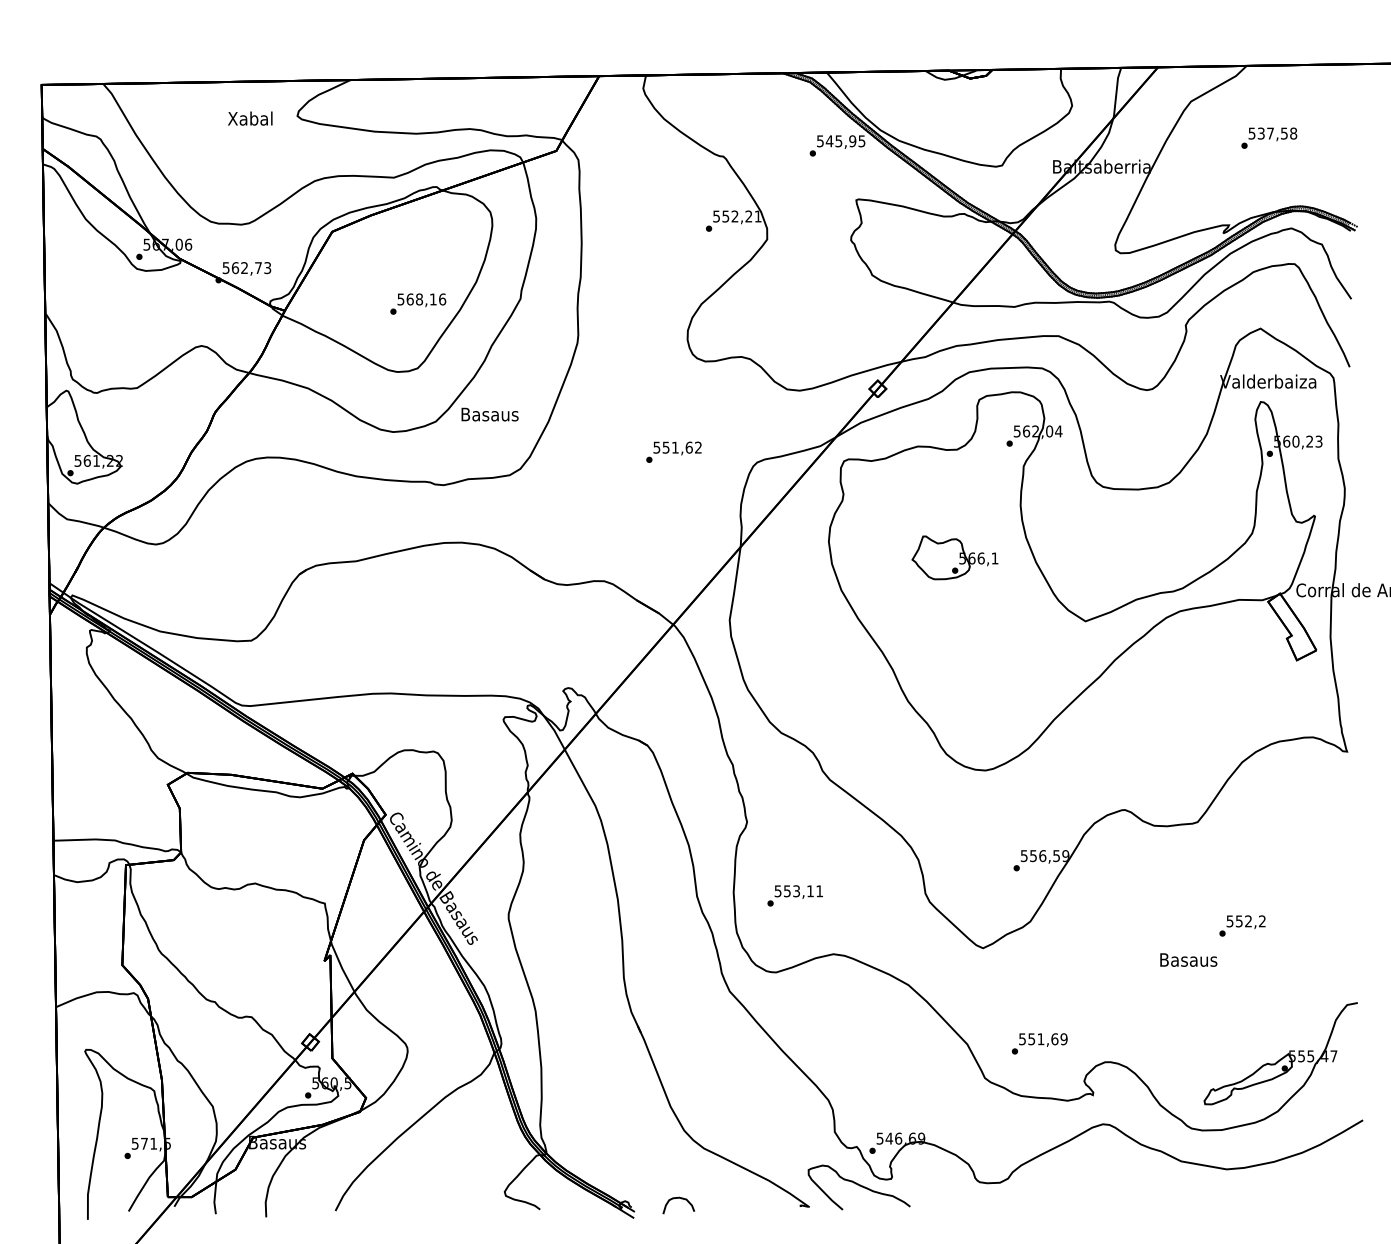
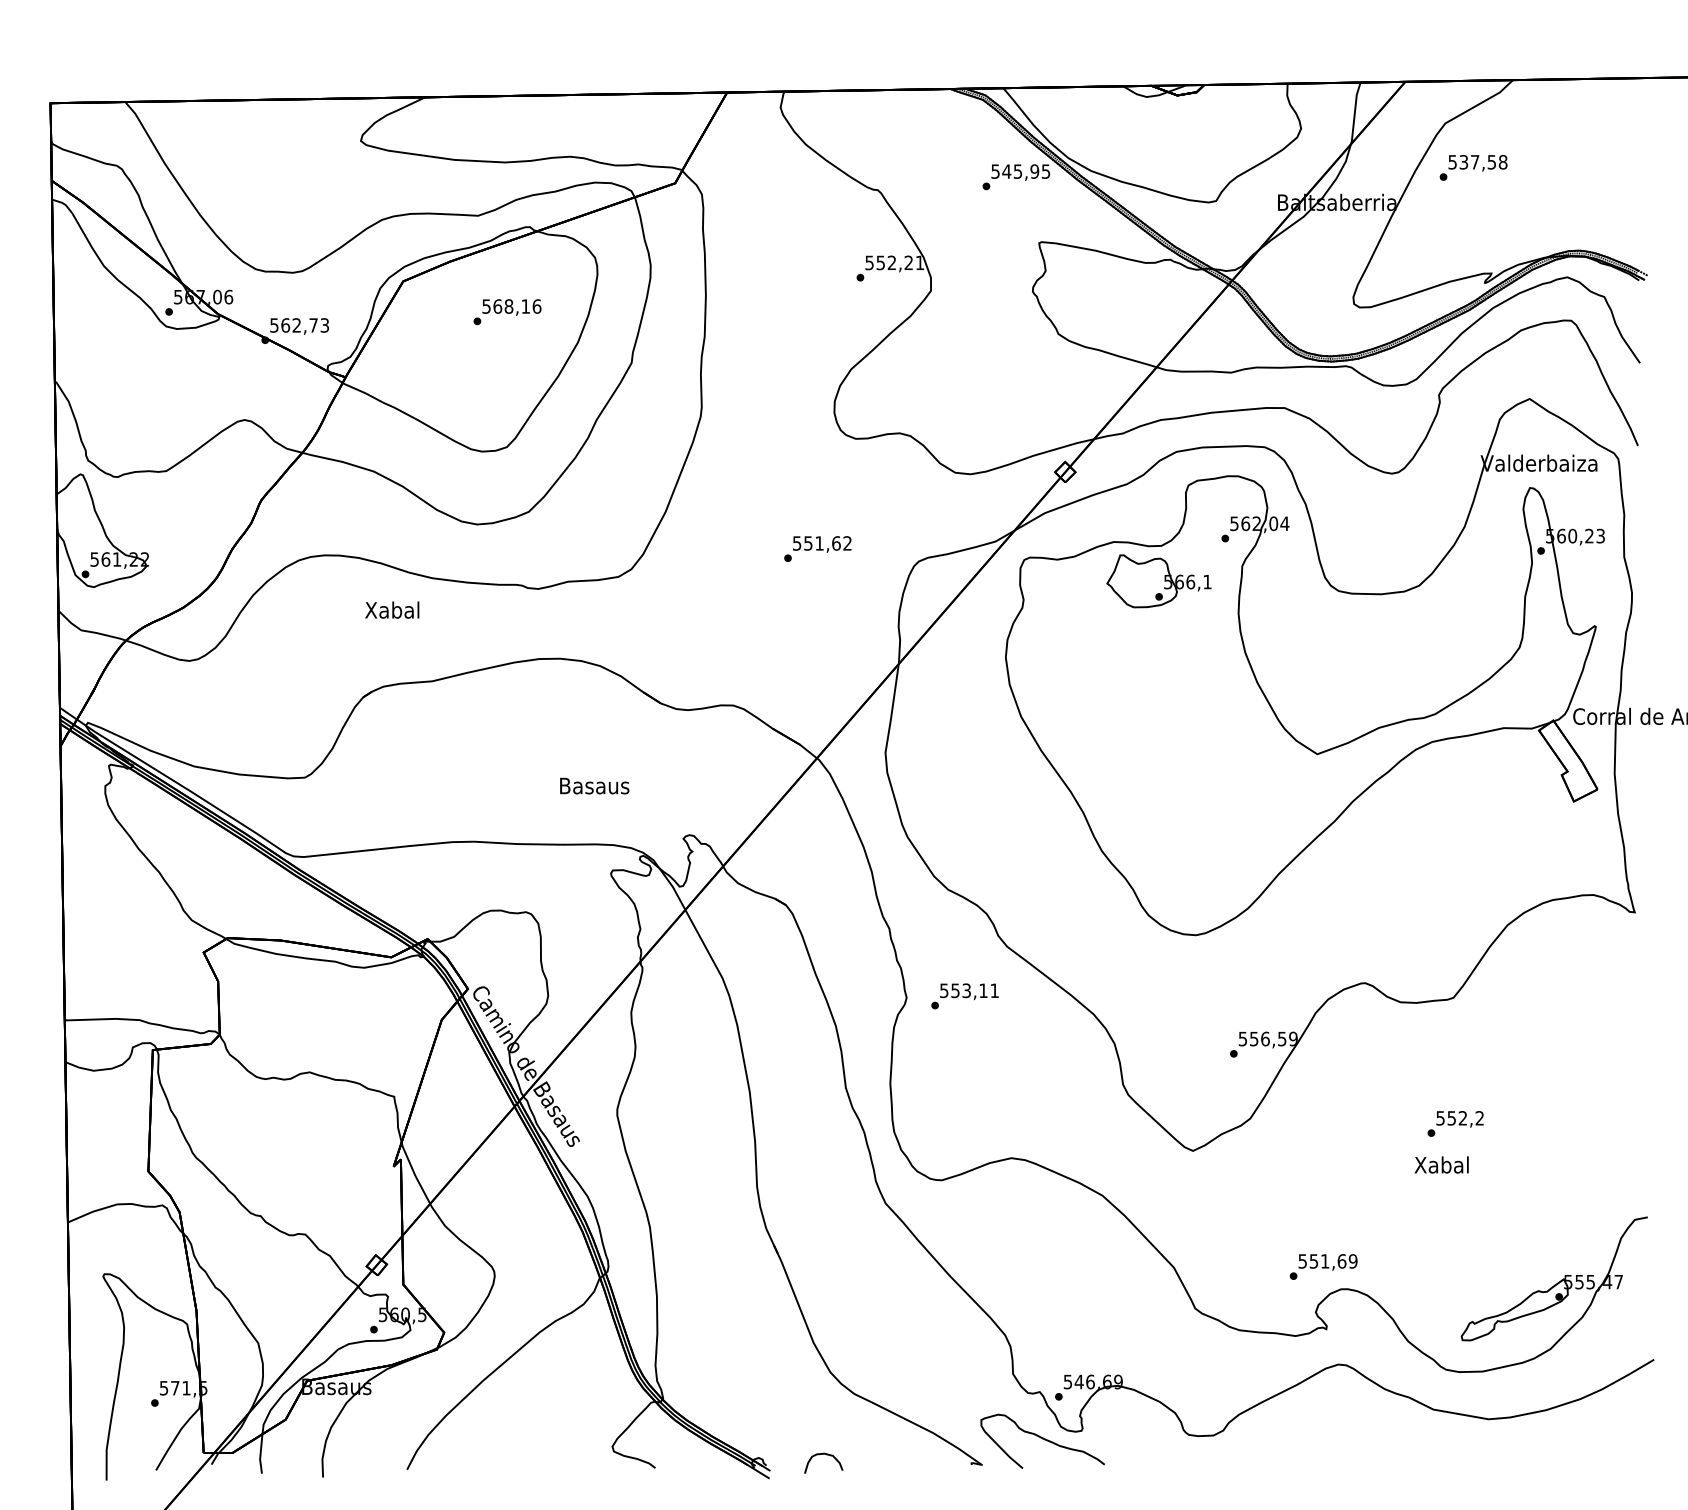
text: (250, 118) -> (392, 609), moved
text: (1269, 137) -> (1473, 167), moved
text: (418, 303) -> (507, 311), moved
text: (489, 414) -> (593, 785), moved
part: (954, 557) -> (1158, 580), moved
text: (794, 895) -> (964, 995), moved
text: (1242, 925) -> (1455, 1123), moved
text: (1188, 959) -> (1442, 1164), Basaus -> Xabal
text: (1039, 1043) -> (1323, 1266), moved

